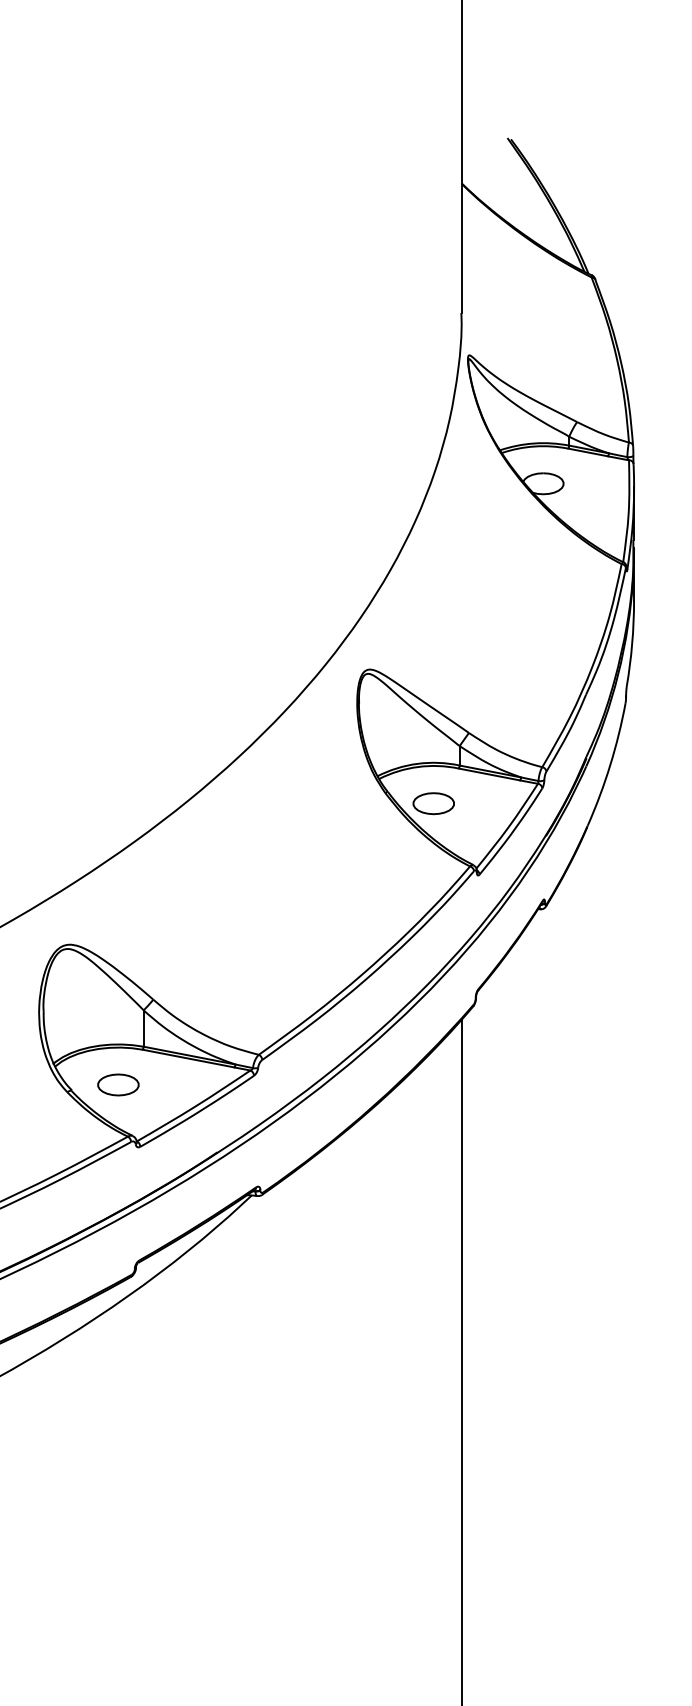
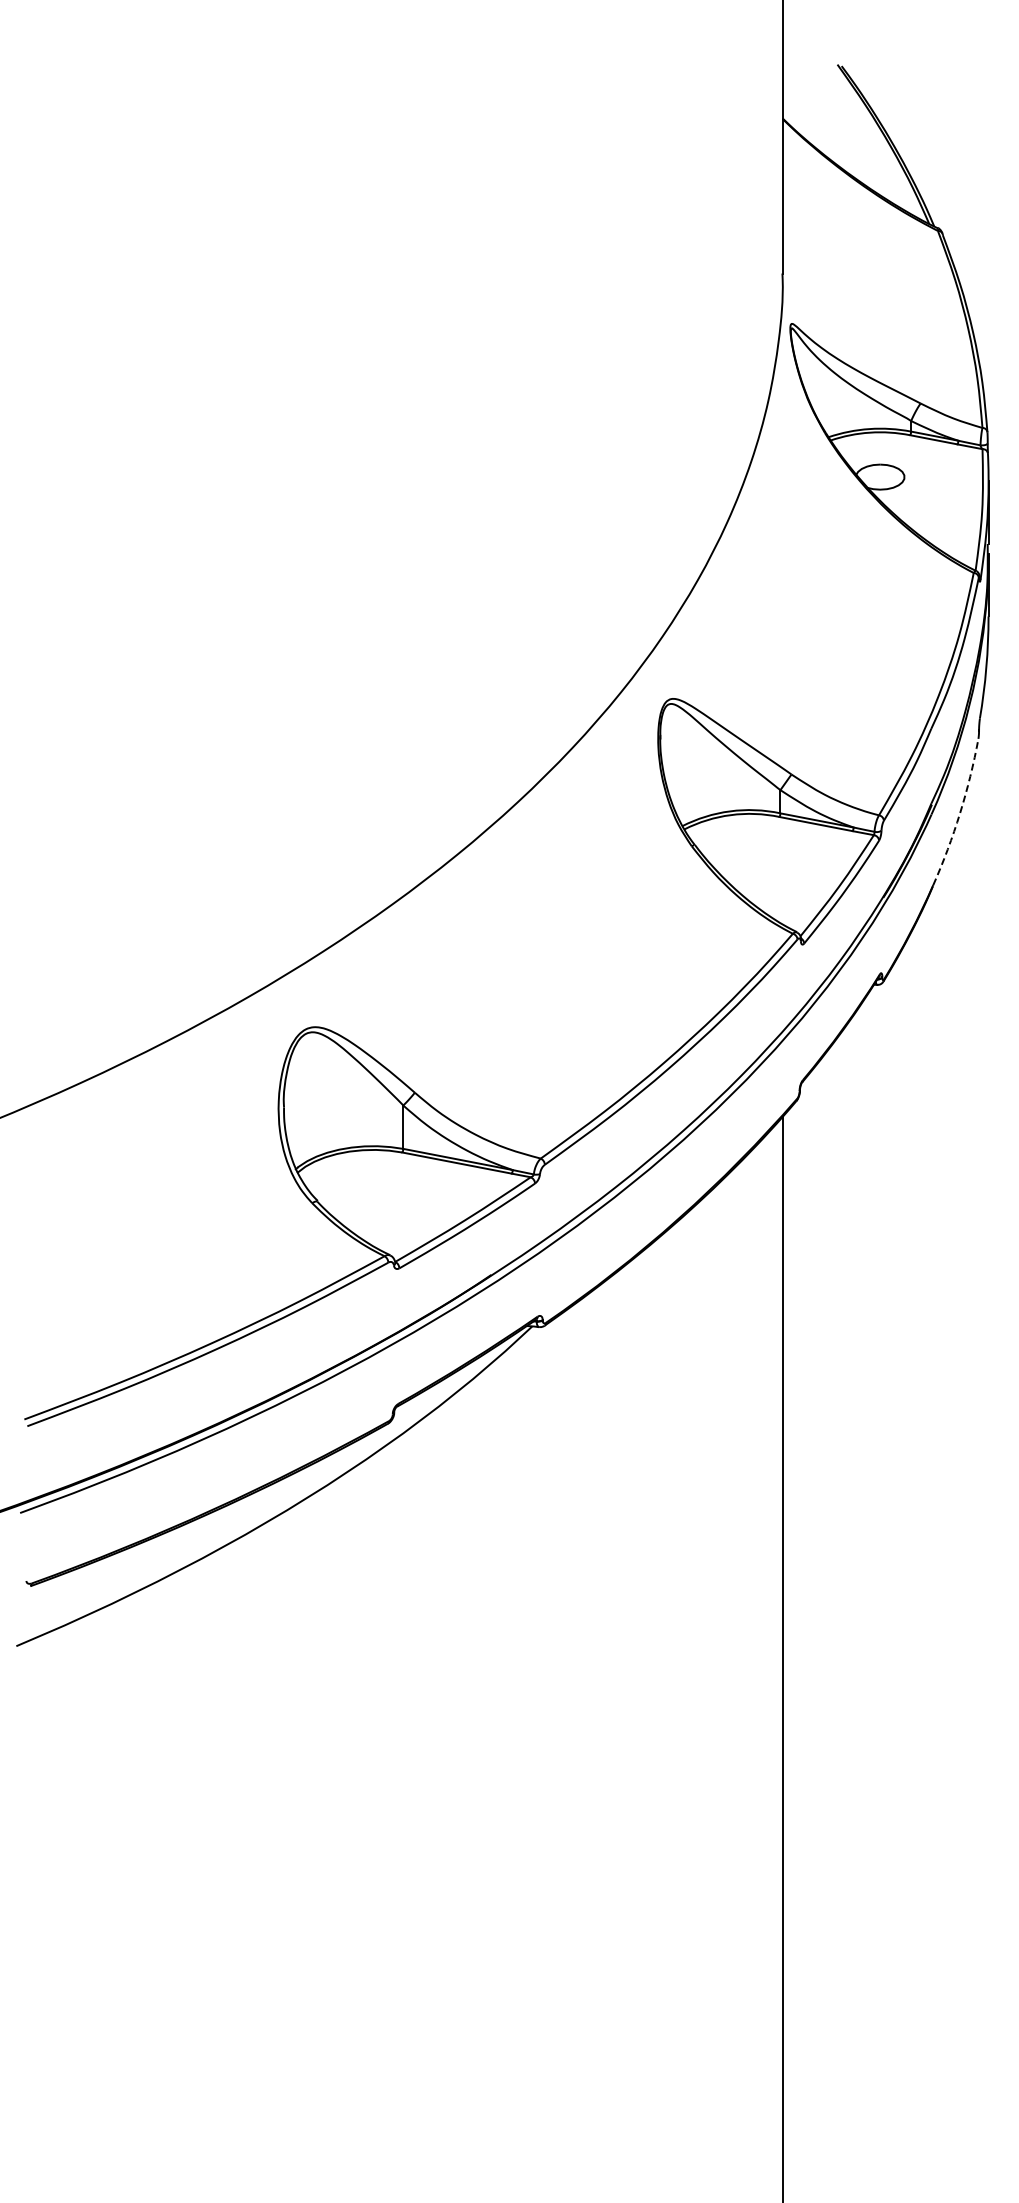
arc: (610, 765) -> (960, 813), solid -> dashed
part: (433, 803) -> (749, 858), removed
part: (118, 1084) -> (373, 1194), removed

